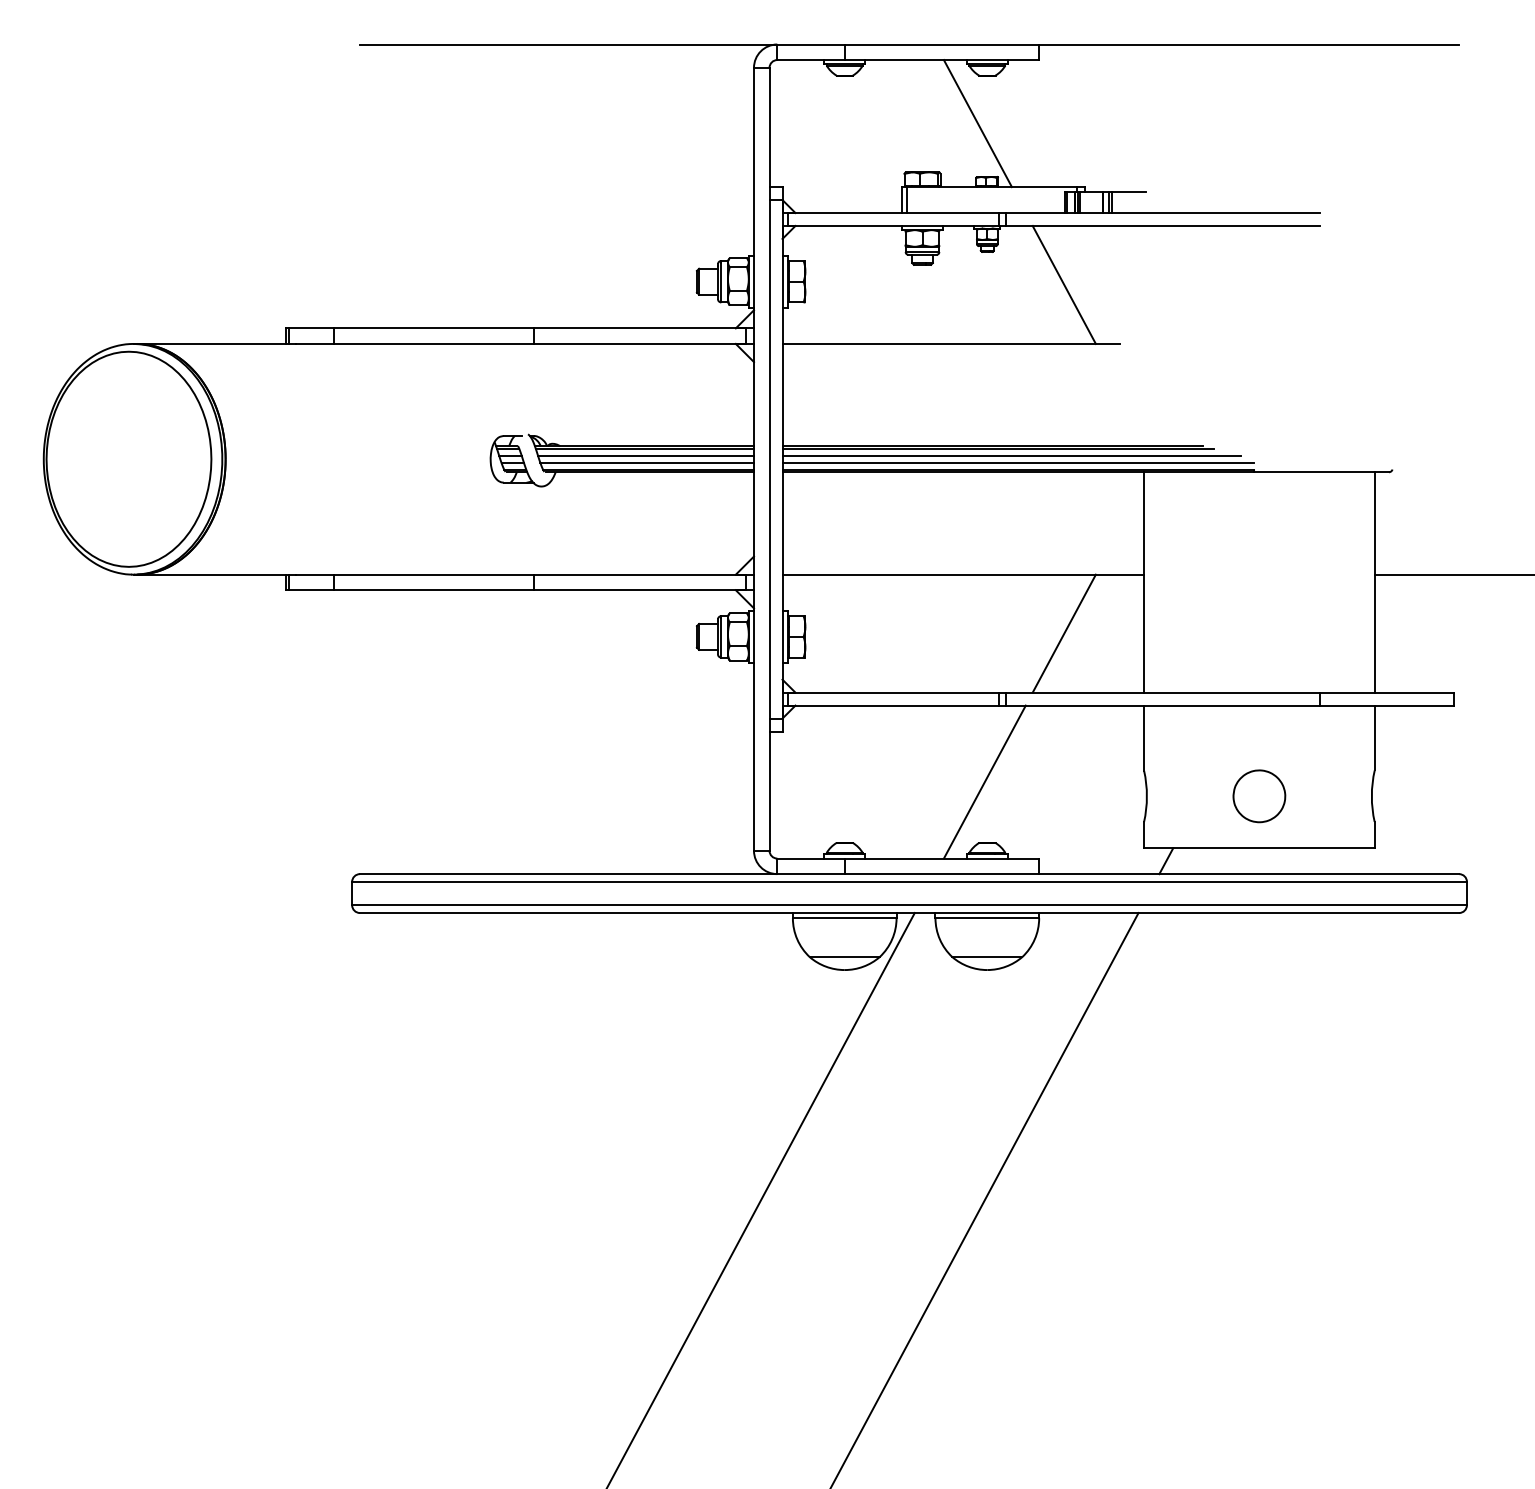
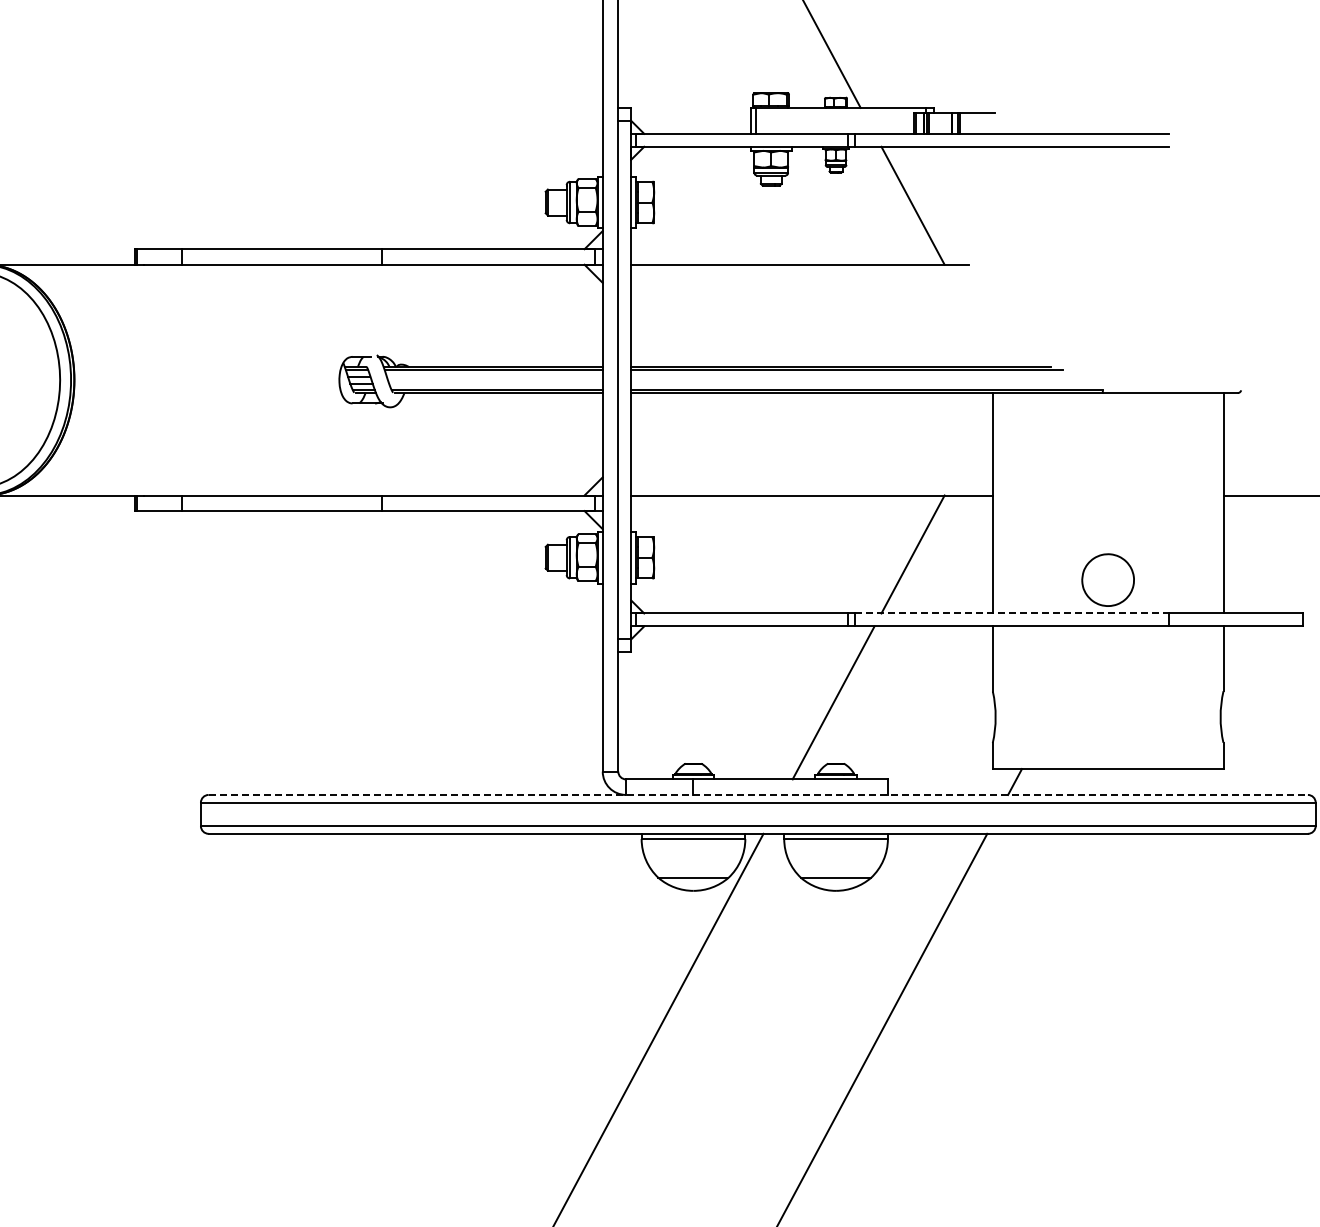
line: (646, 455) -> (495, 376), removed
line: (1011, 455) -> (860, 376), removed
line: (647, 462) -> (496, 383), removed
line: (1017, 462) -> (866, 383), removed
line: (1163, 692) -> (1012, 613), solid -> dashed
part: (1259, 796) -> (1108, 580), moved
line: (909, 874) -> (758, 795), solid -> dashed

